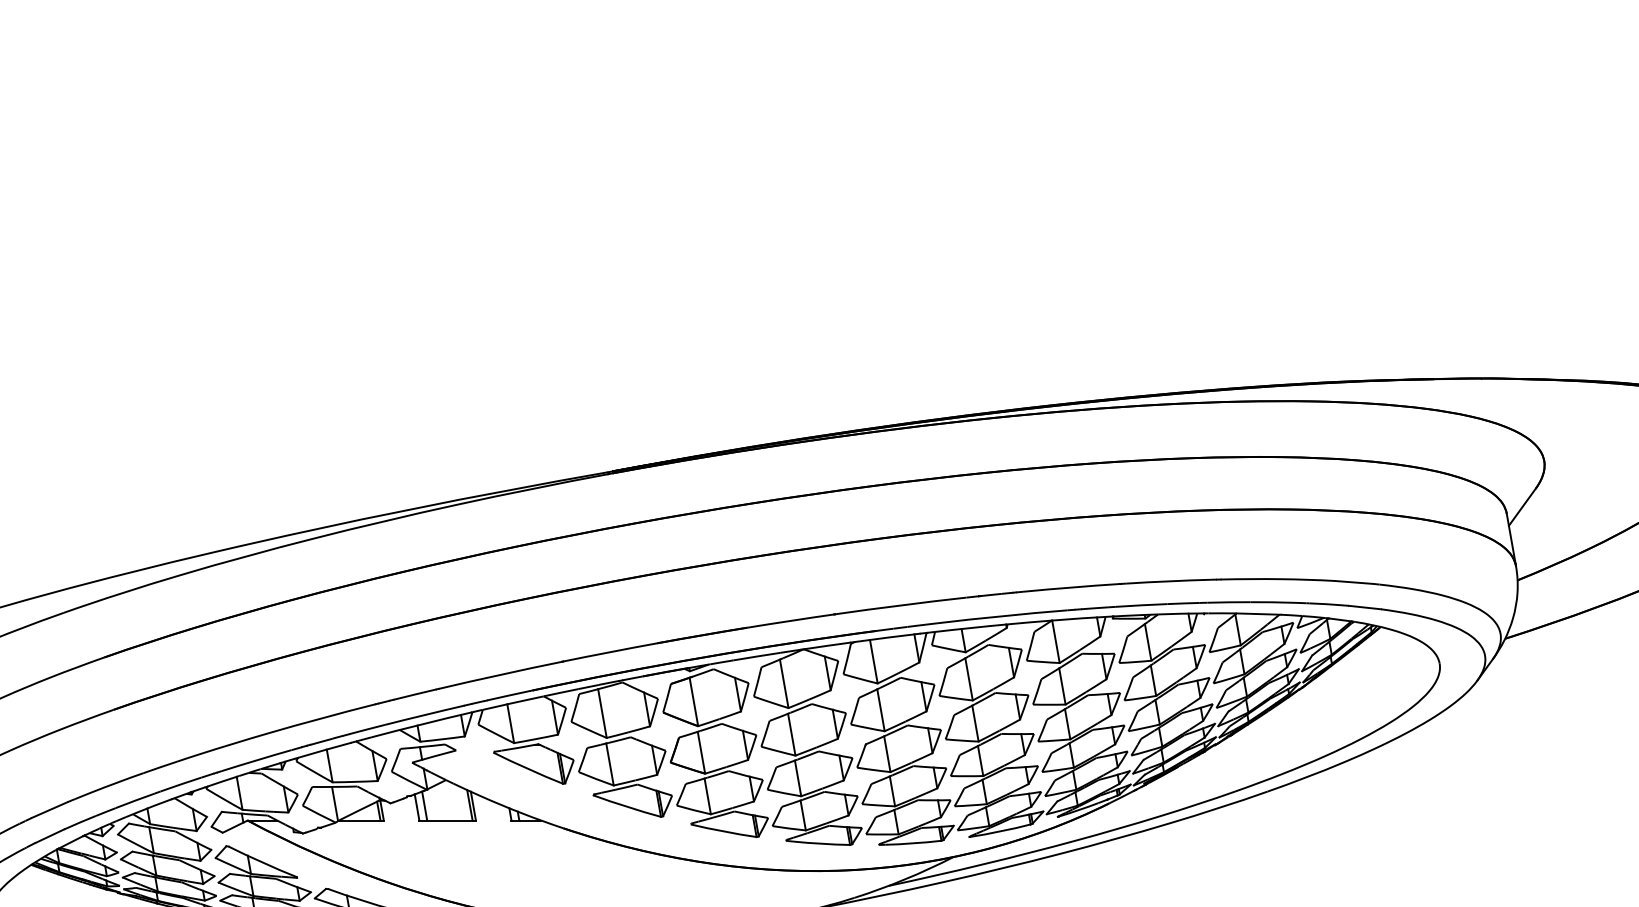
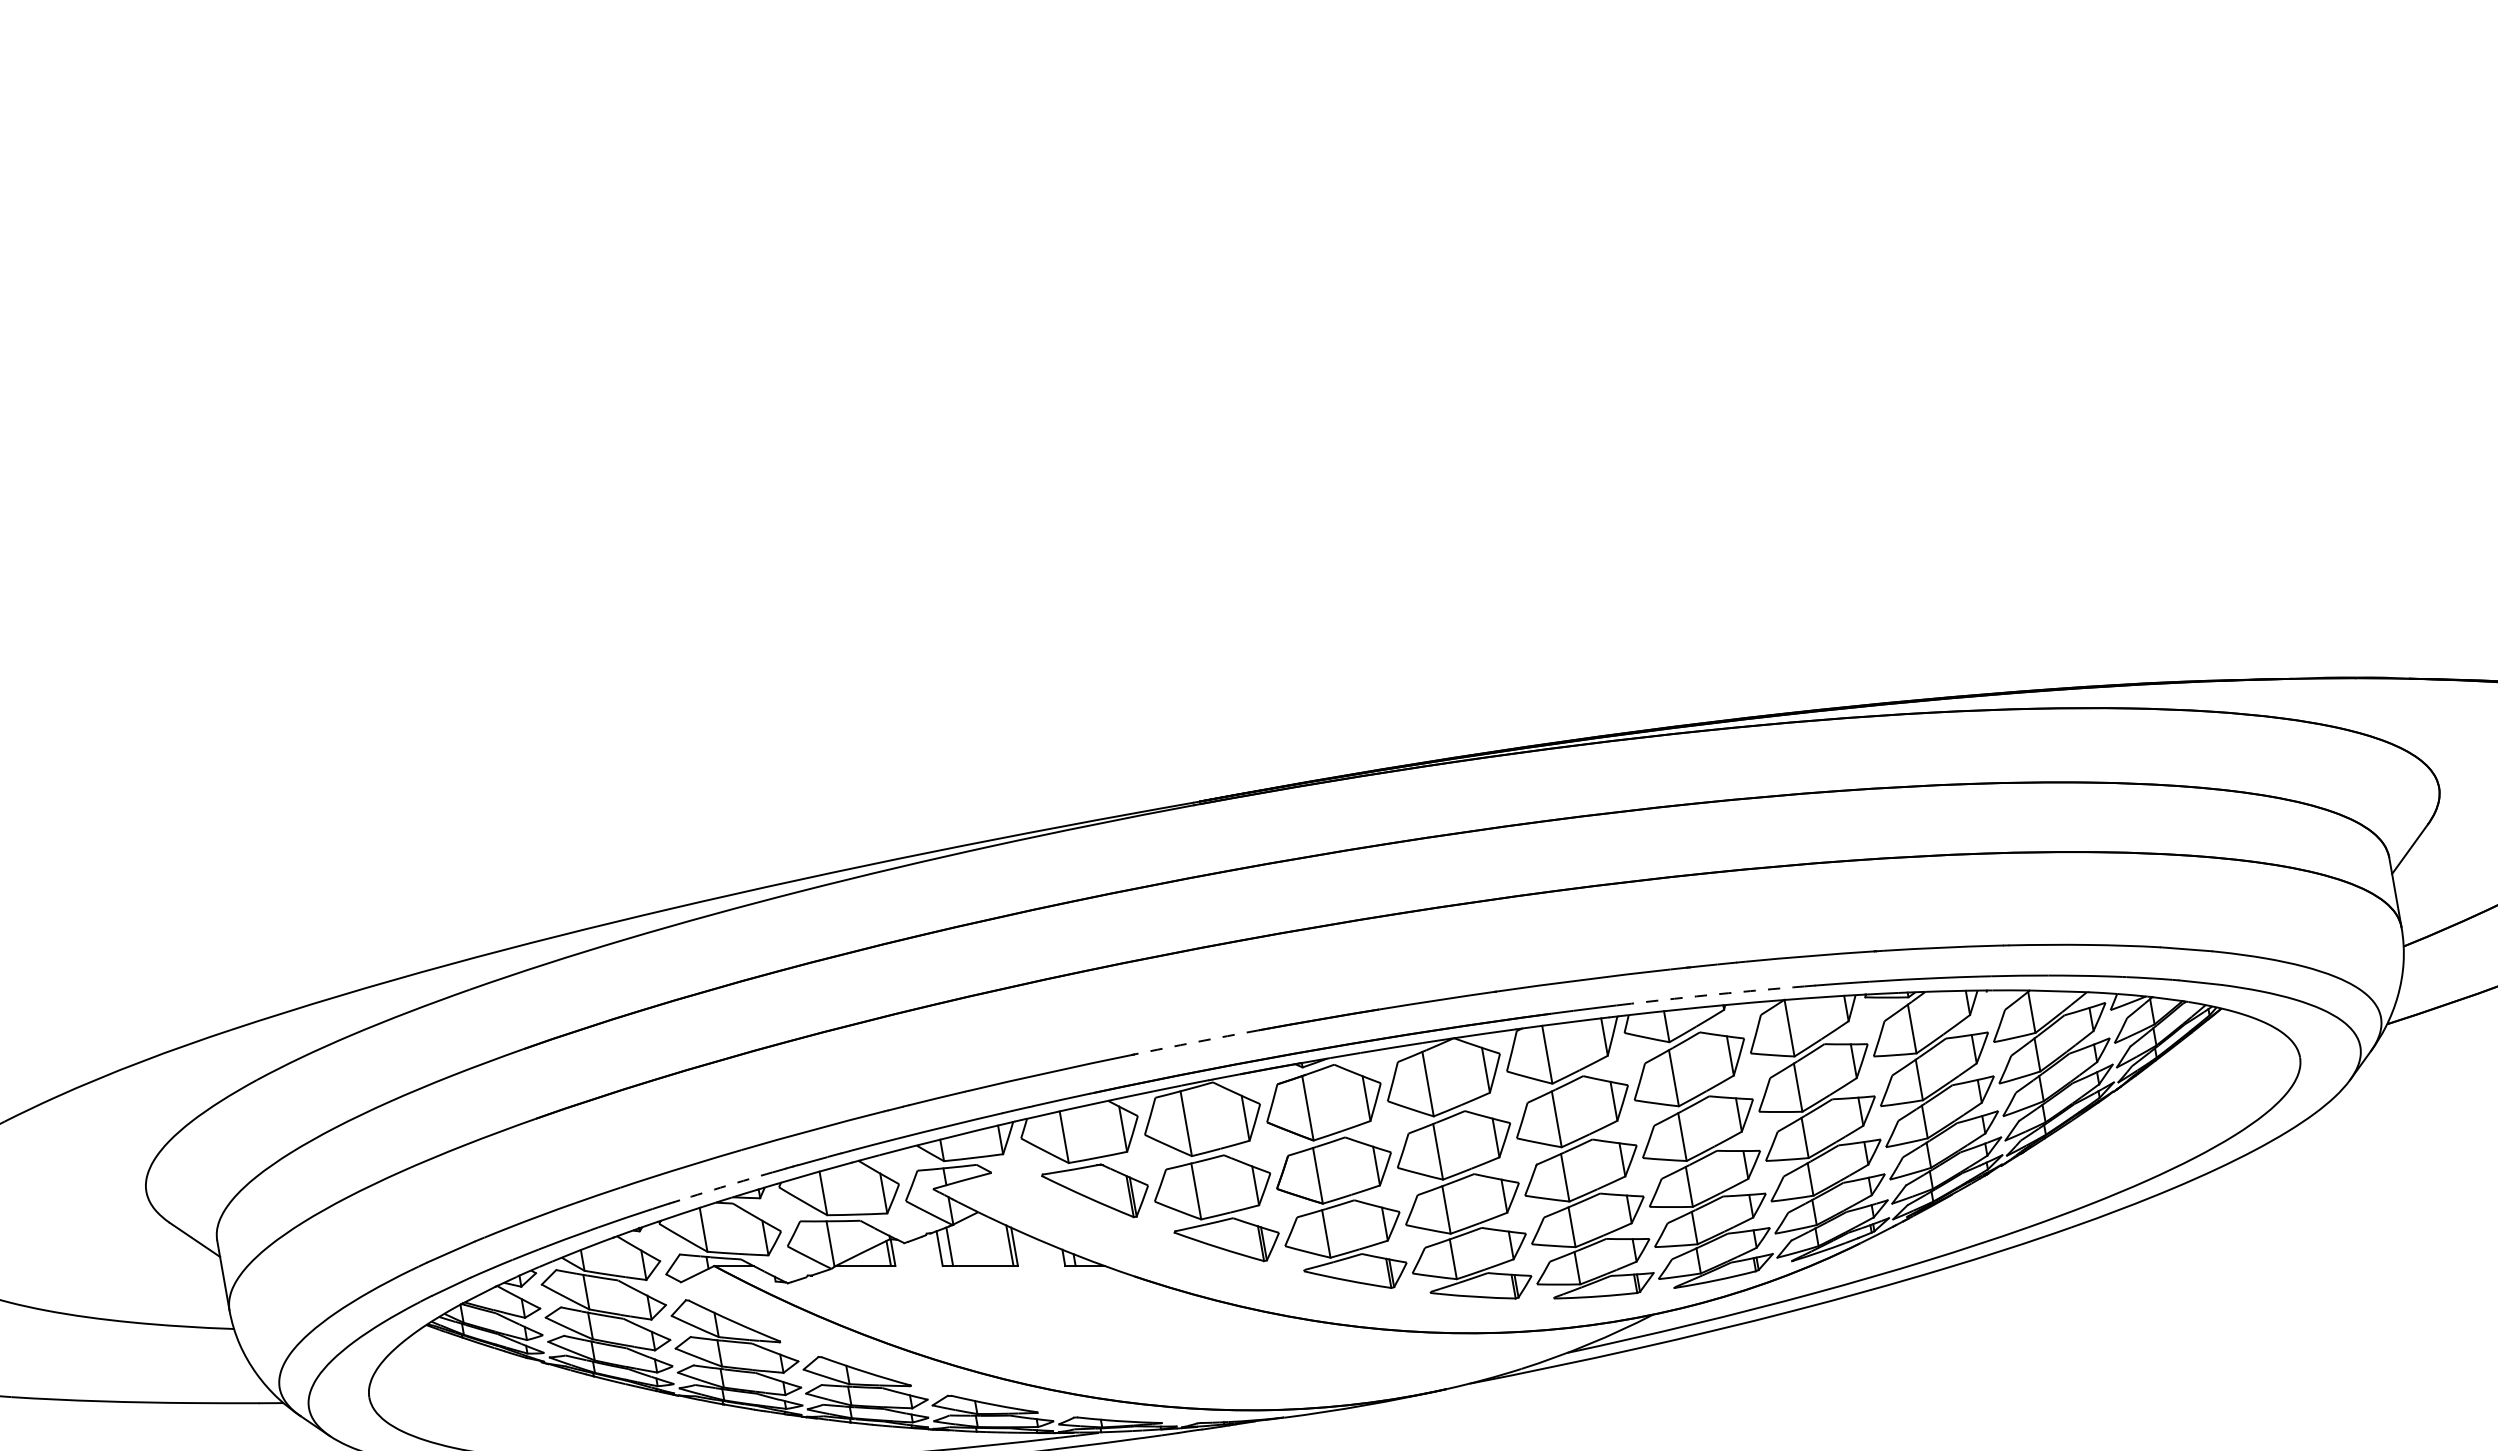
arc: (1001, 616) -> (1717, 994), solid -> dashed
arc: (610, 652) -> (1196, 1042), solid -> dashed
arc: (256, 760) -> (726, 1185), solid -> dashed

